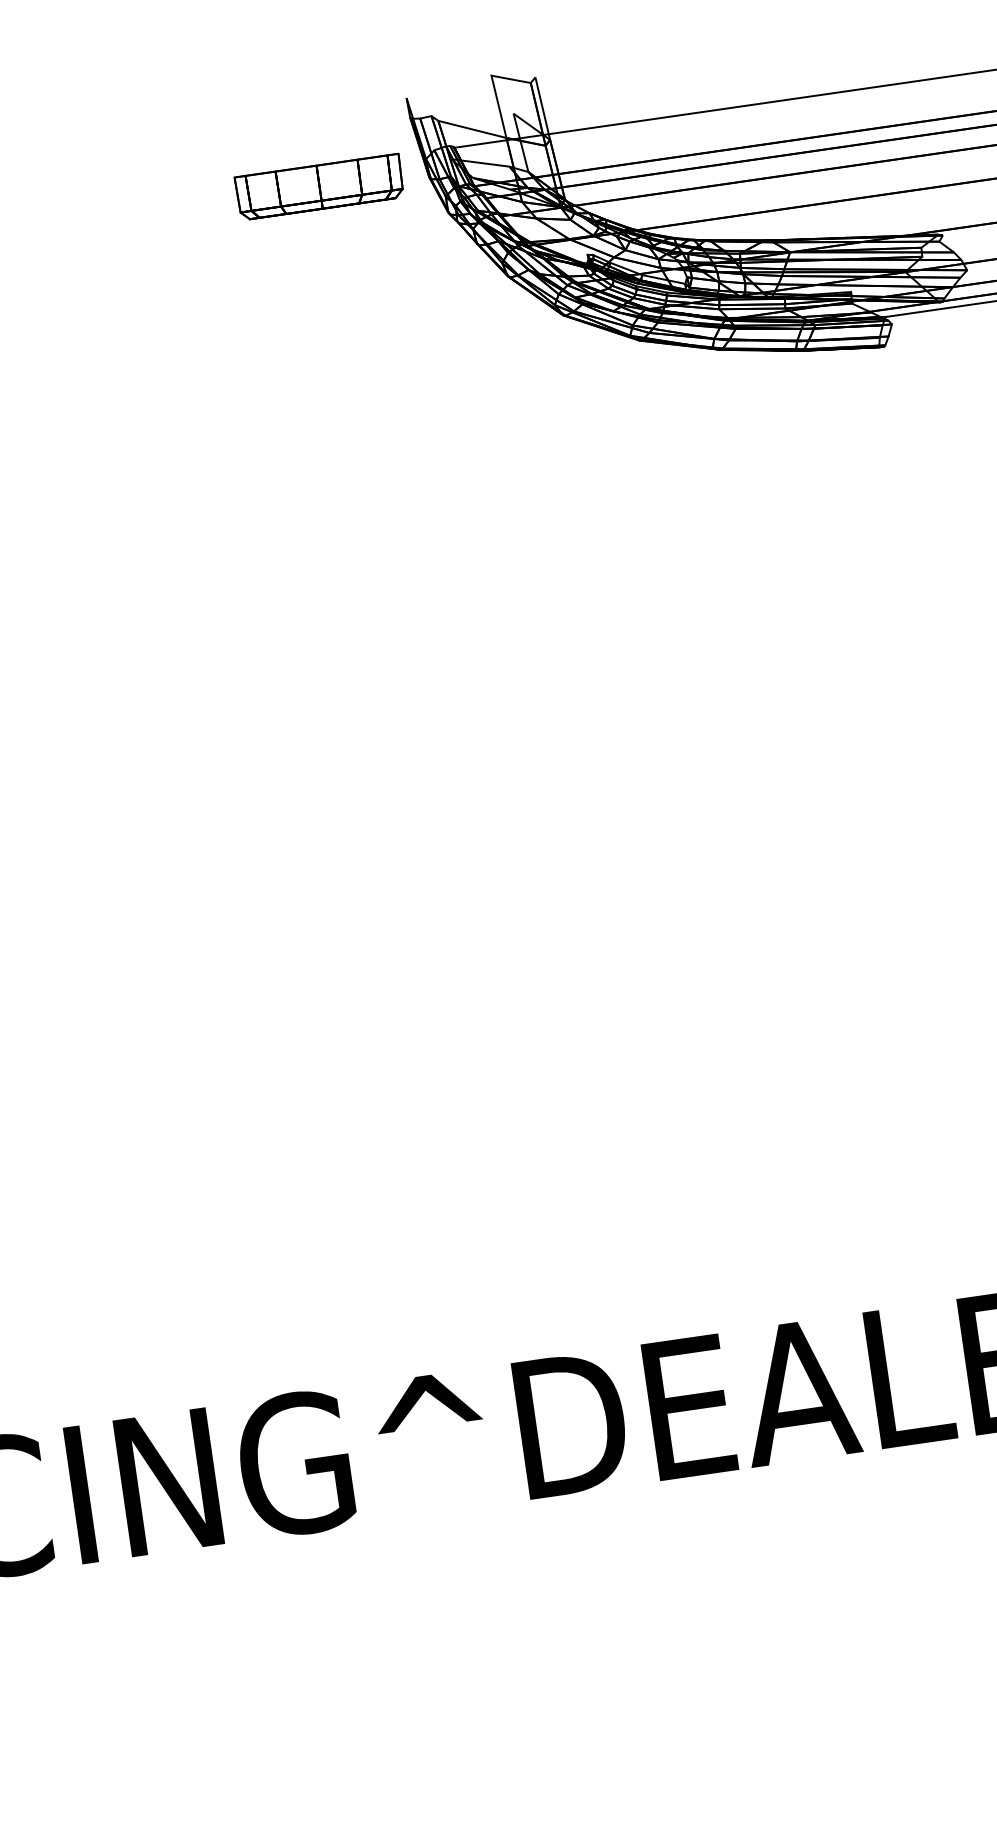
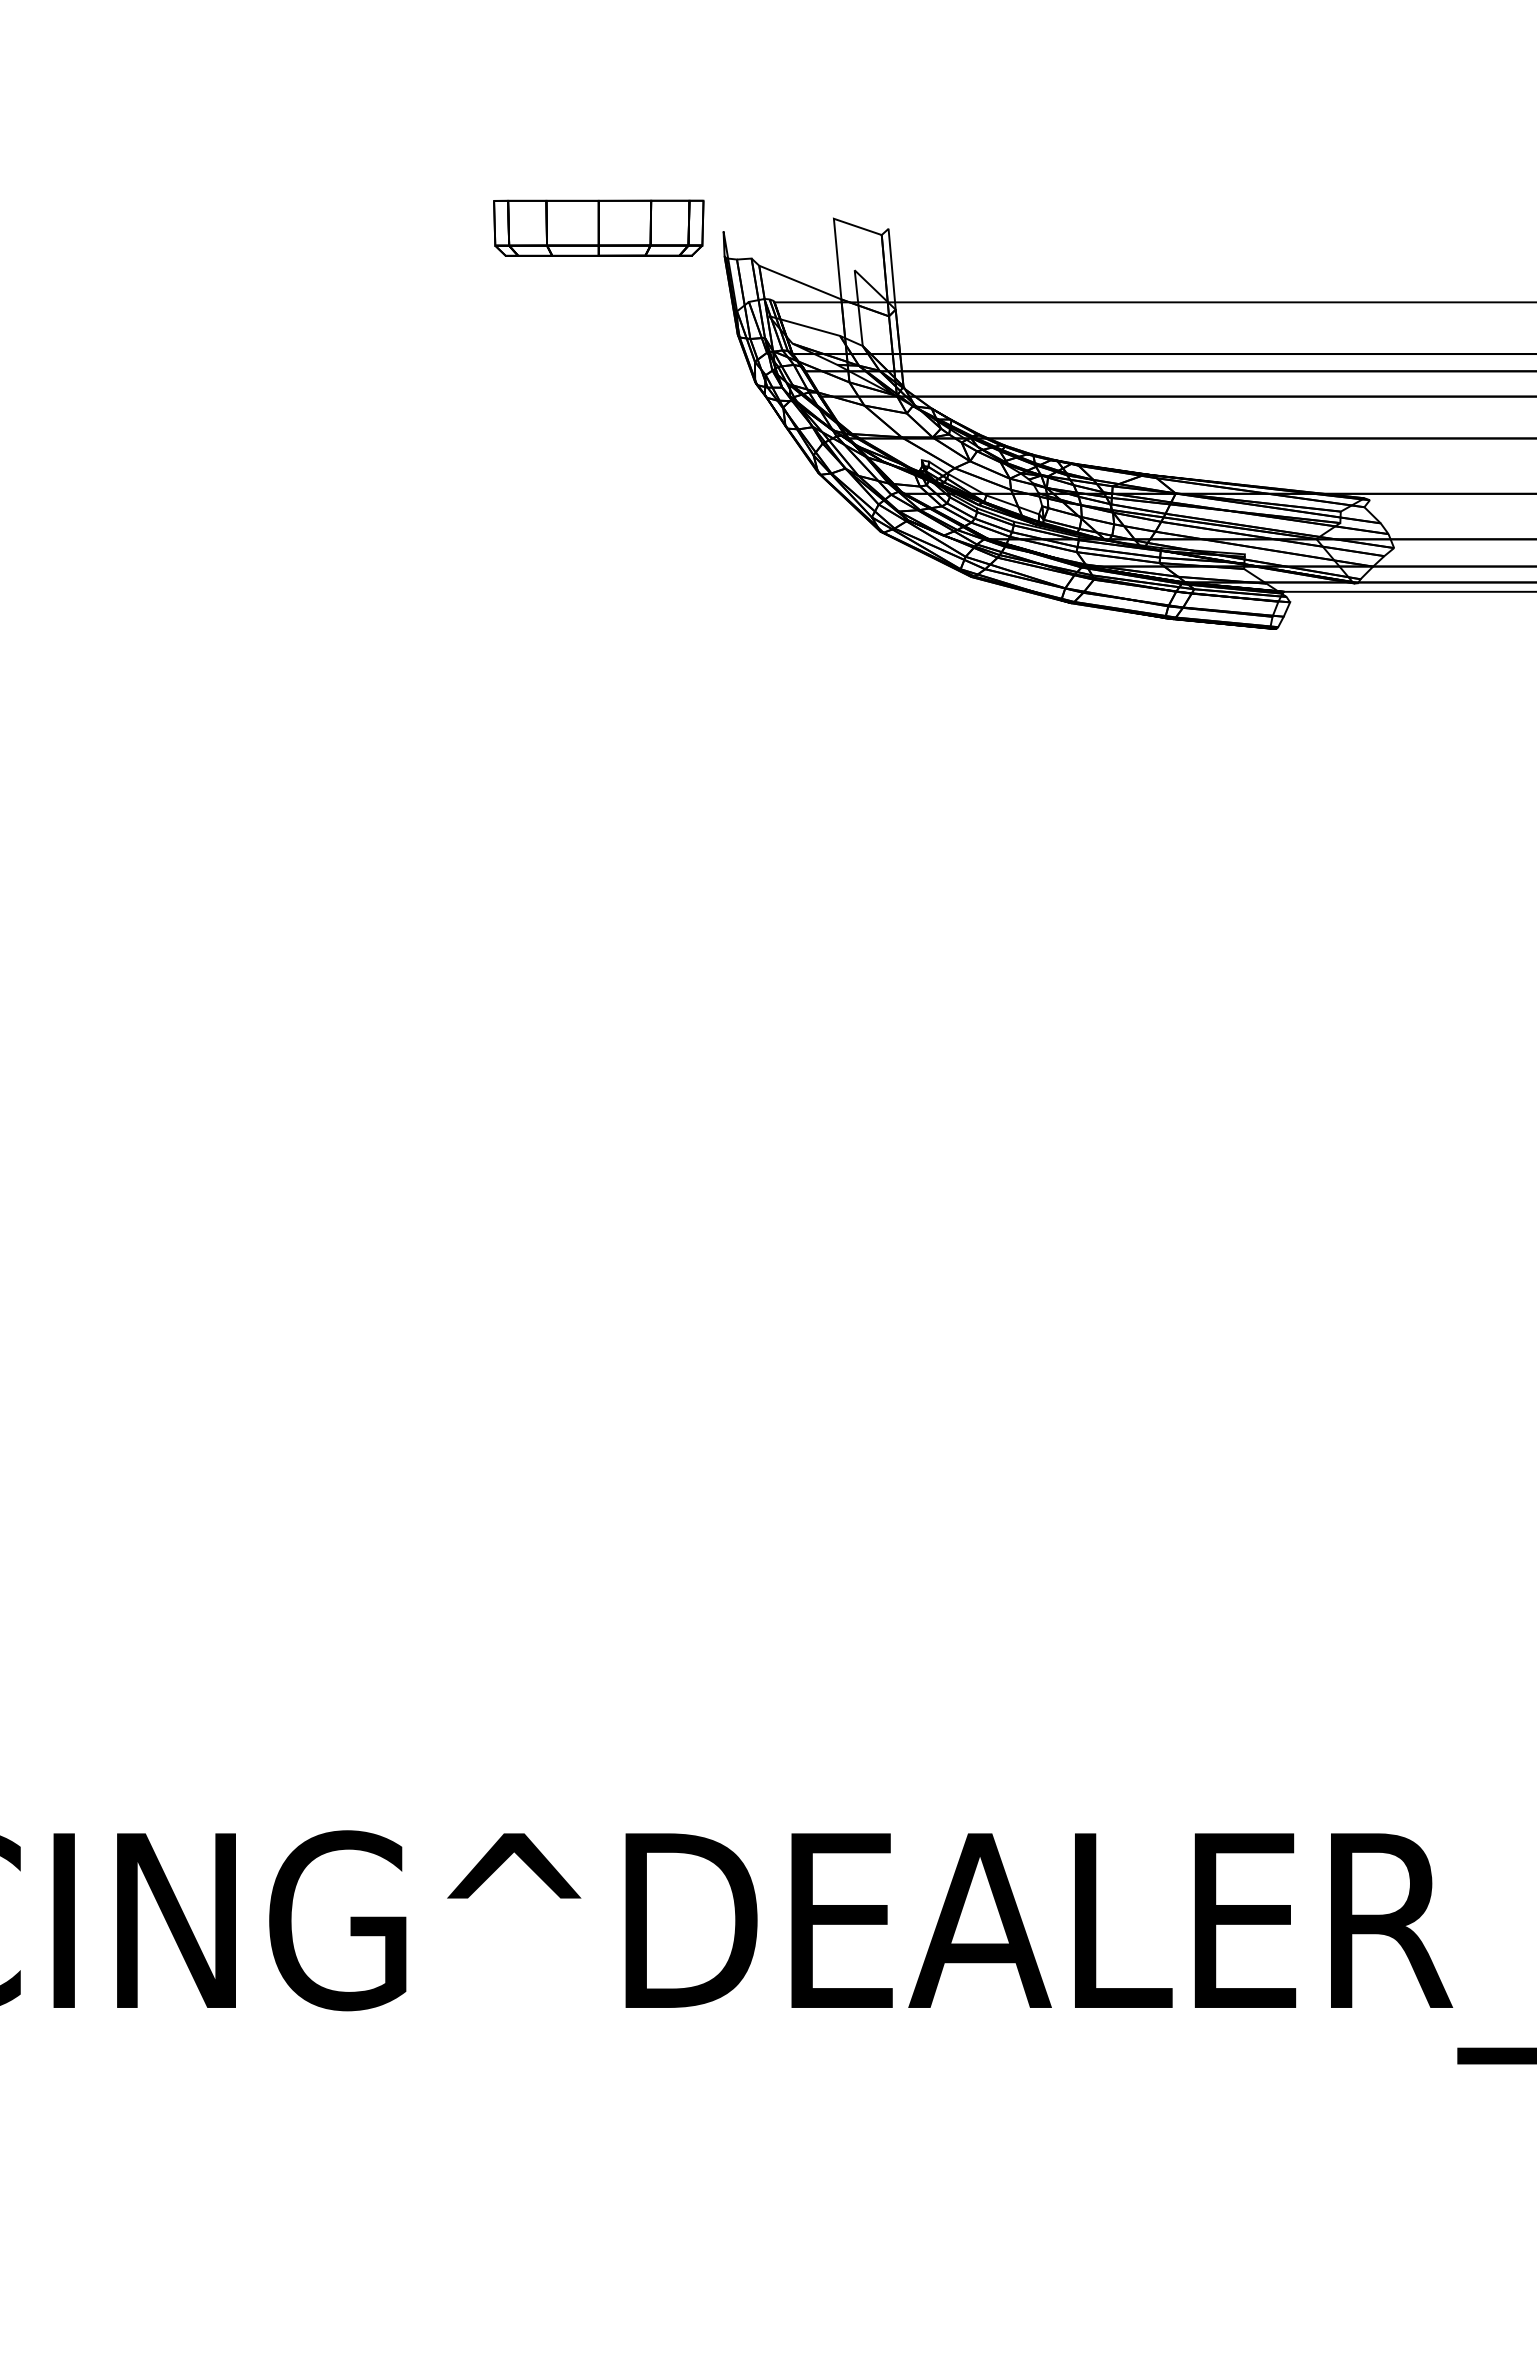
part: (319, 186) -> (598, 227), moved

